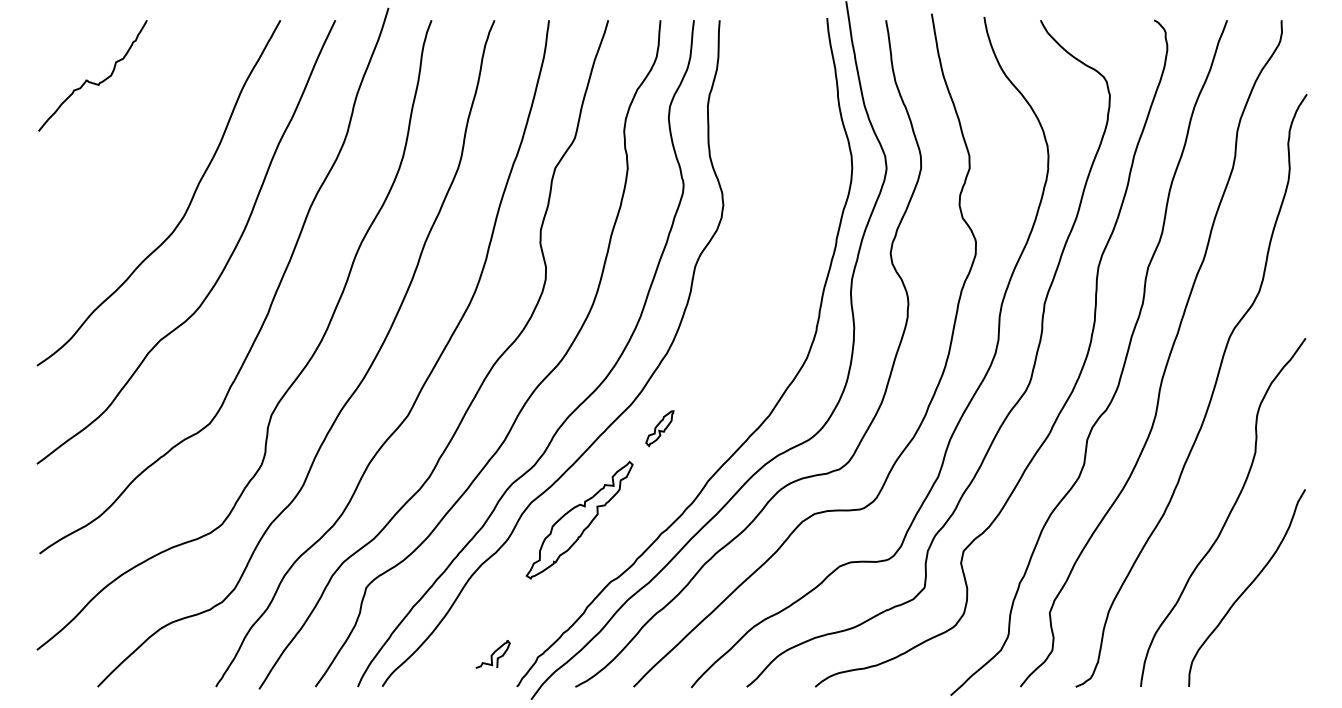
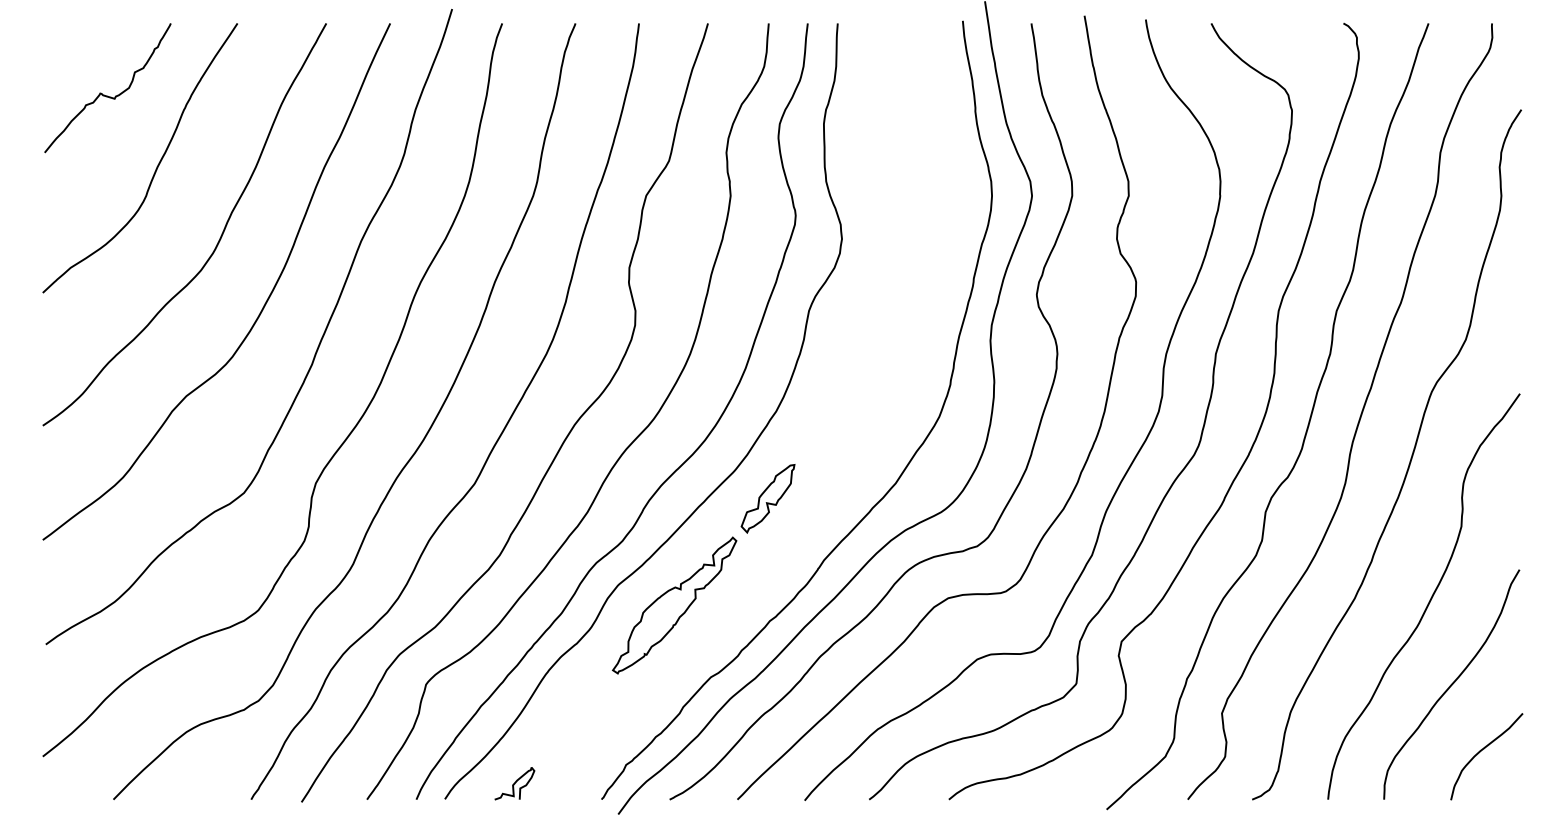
curve: (134, 143) -> (156, 166), added
part: (659, 428) -> (767, 498), size x1.67
curve: (1272, 645) -> (1481, 751), added
curve: (492, 654) -> (514, 783), moved

